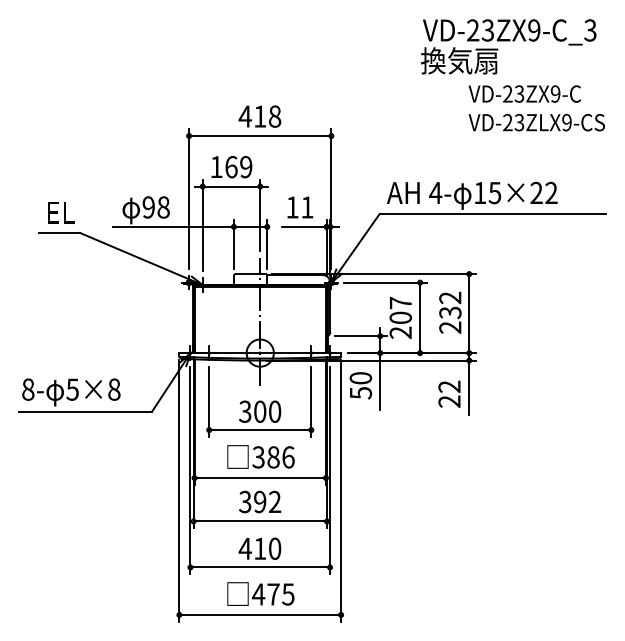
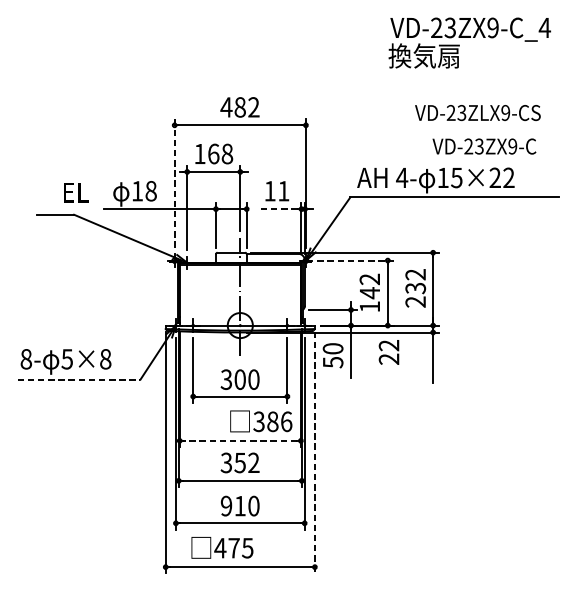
text: (590, 30) -> (544, 27), VD-23ZX9-C_3 -> VD-23ZX9-C_4
text: (524, 93) -> (484, 146), moved
text: (267, 116) -> (246, 107), 418 -> 482
text: (536, 122) -> (477, 112), moved
text: (246, 167) -> (227, 154), 169 -> 168
line: (189, 198) -> (175, 182), solid -> dashed
text: (148, 207) -> (137, 191), 98 -> 18
text: (61, 212) -> (76, 192), moved
line: (301, 226) -> (278, 208), solid -> dashed
line: (385, 282) -> (355, 260), solid -> dashed
text: (400, 317) -> (369, 292), 207 -> 142
text: (449, 393) -> (389, 351), moved
line: (85, 411) -> (79, 379), solid -> dashed
text: (260, 456) -> (260, 420), moved
line: (260, 478) -> (240, 441), solid -> dashed
line: (341, 490) -> (315, 452), solid -> dashed
text: (259, 501) -> (239, 462), 392 -> 352
text: (244, 548) -> (225, 505), 410 -> 910
text: (260, 593) -> (222, 547), moved

